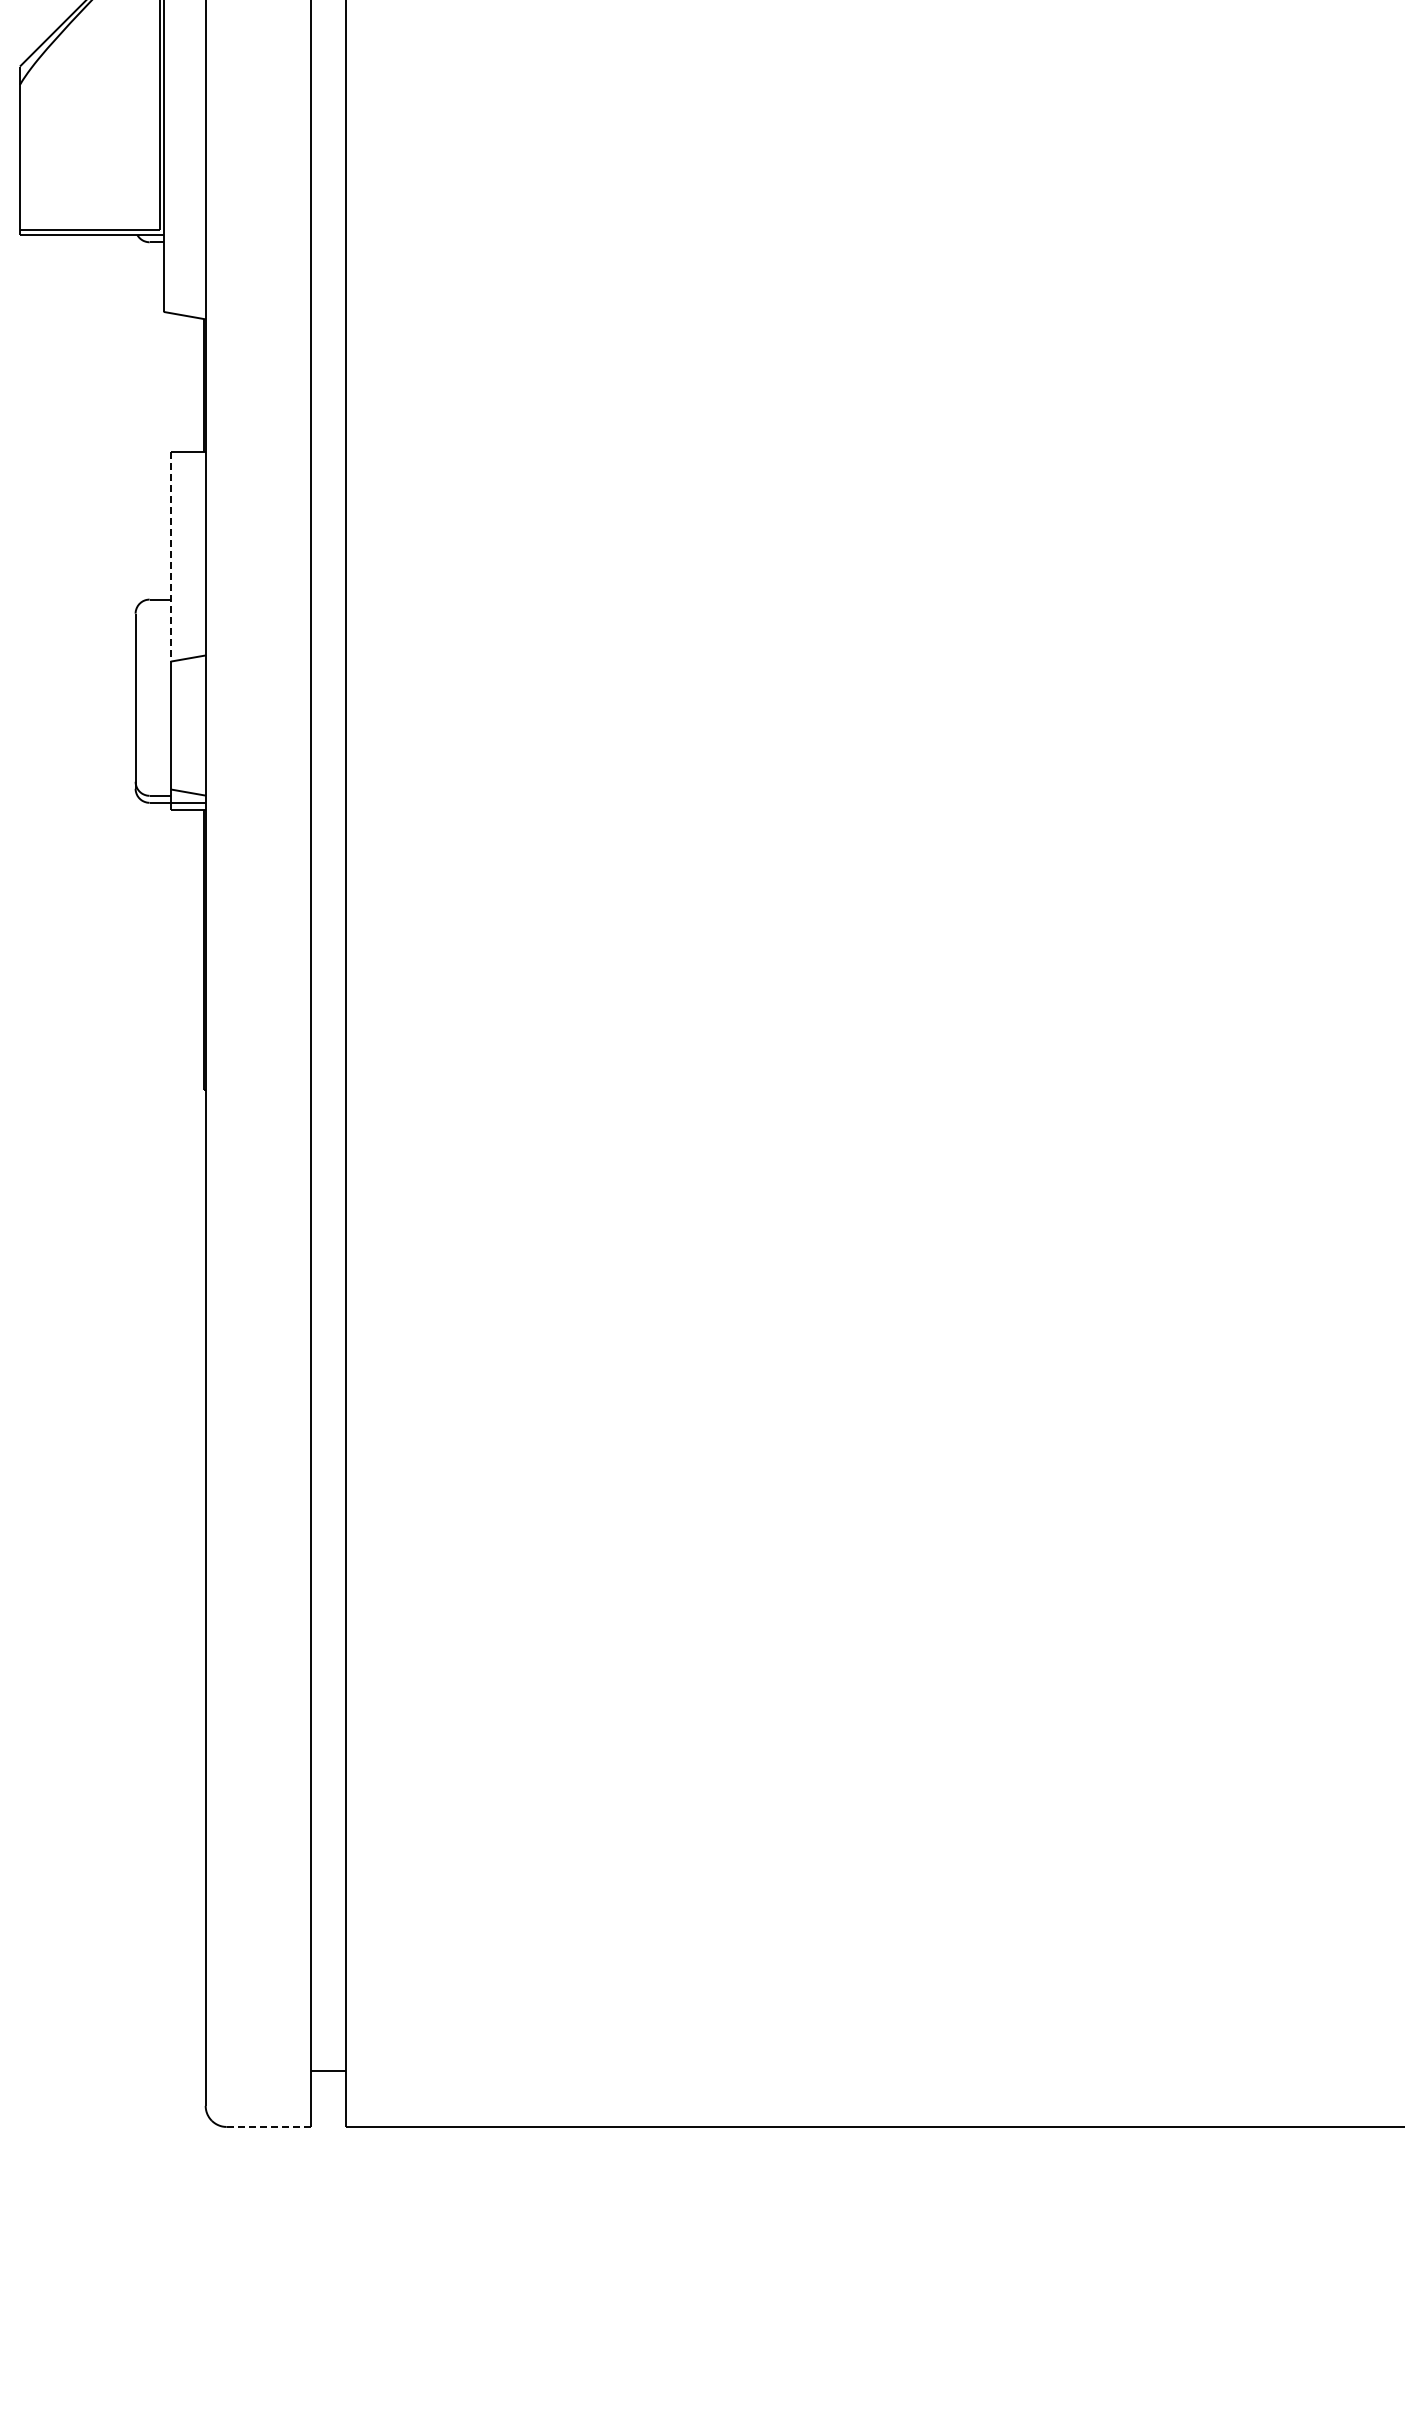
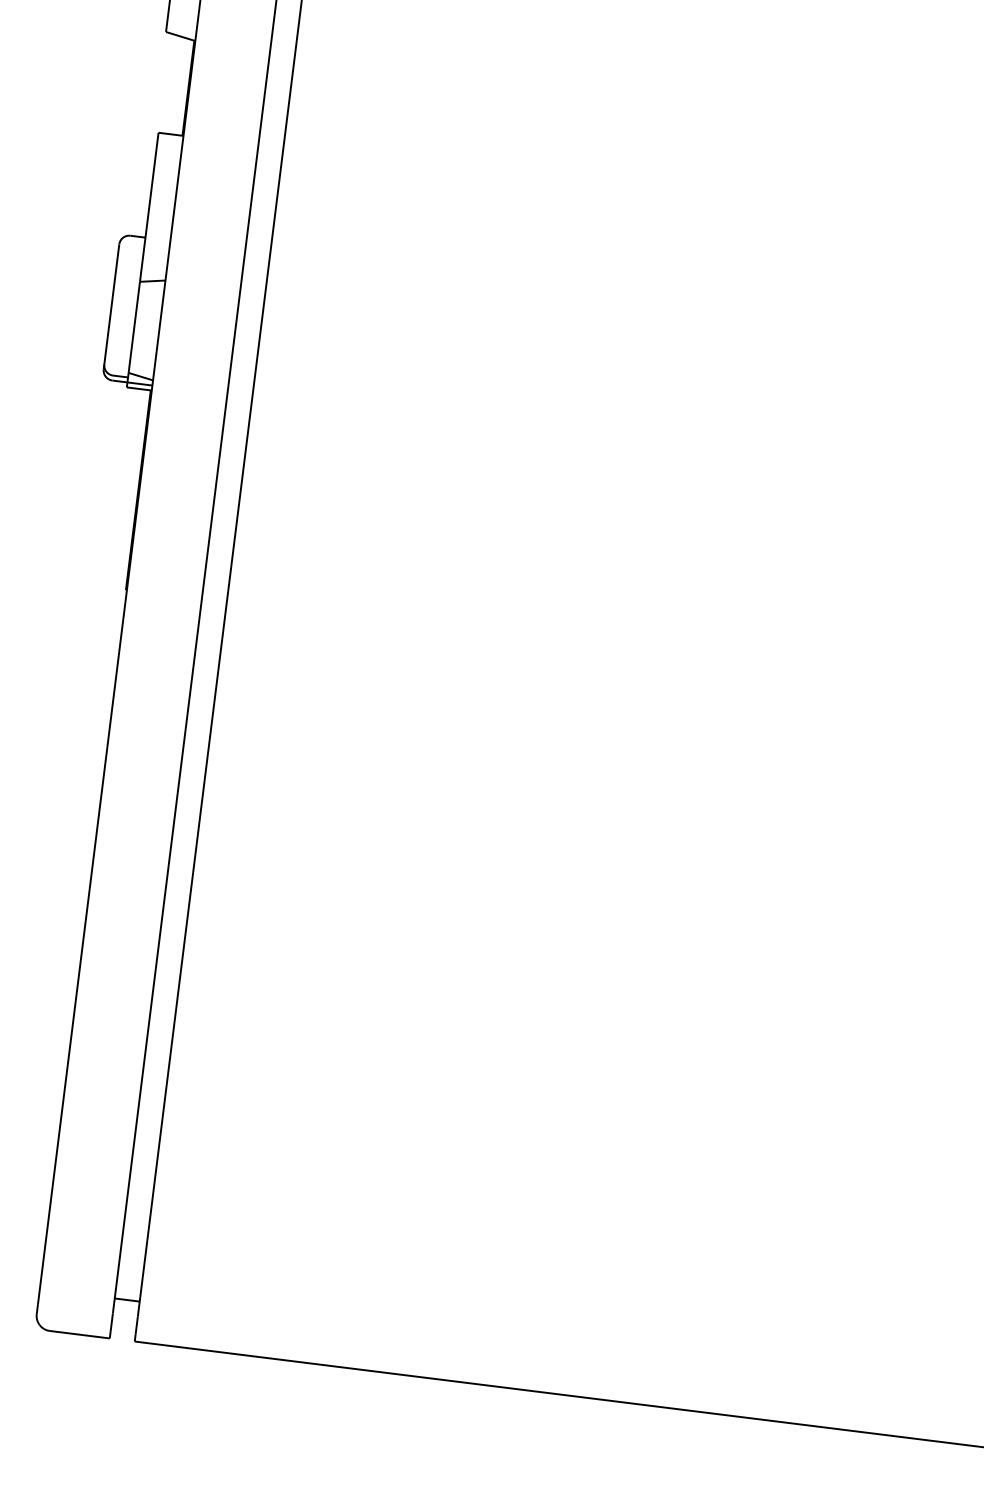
line: (170, 557) -> (149, 207), dashed -> solid
line: (269, 2126) -> (80, 1334), dashed -> solid

